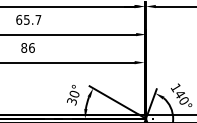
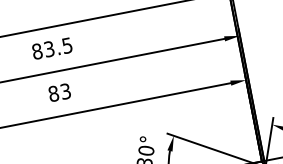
text: (28, 19) -> (51, 47), 65.7 -> 83.5
text: (31, 47) -> (64, 90), 86 -> 83

